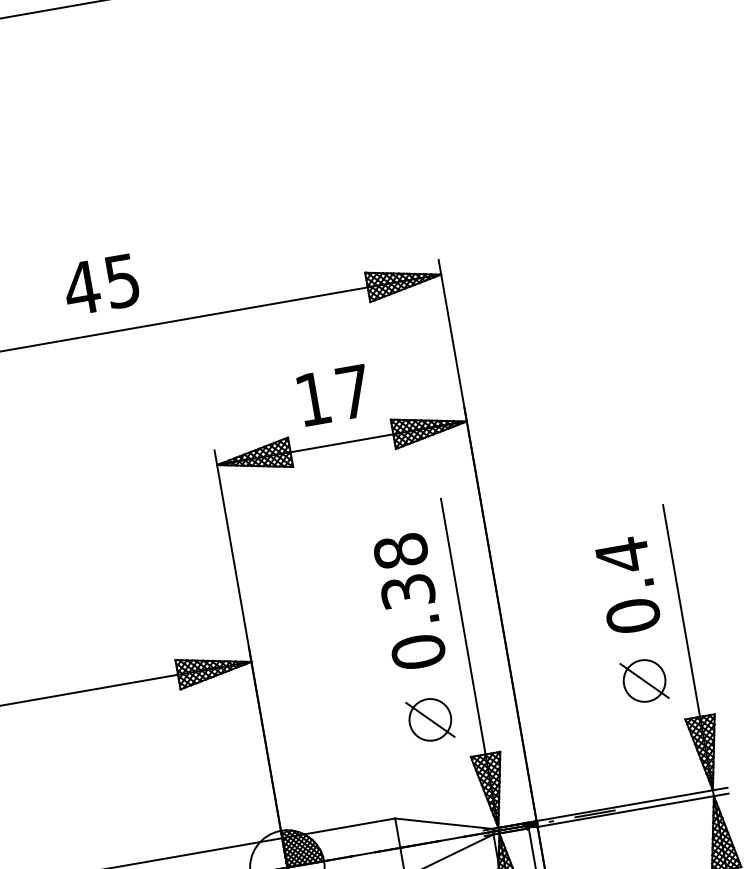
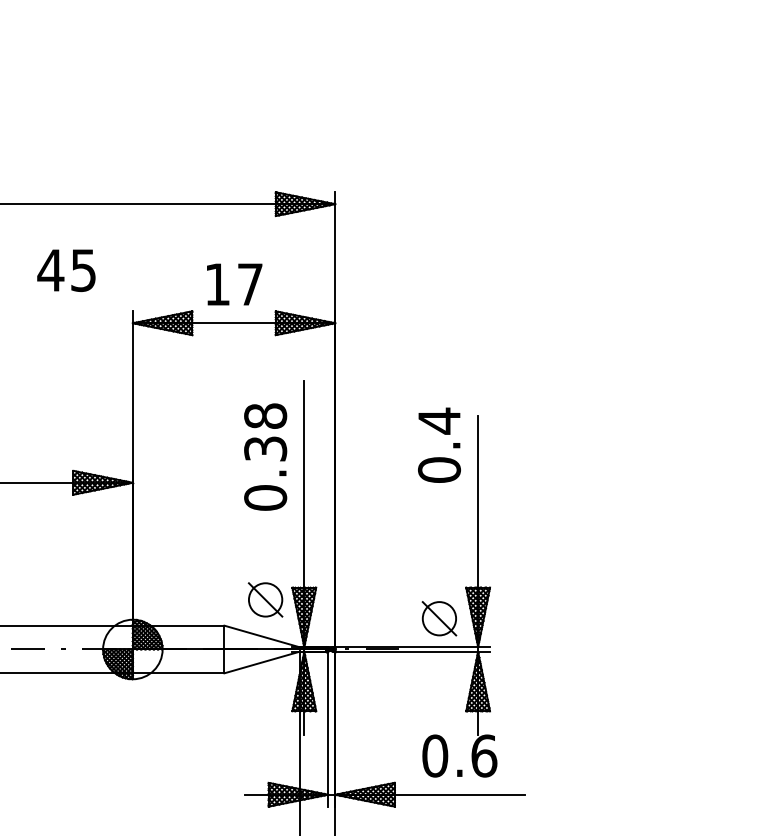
text: (101, 284) -> (66, 270), moved
text: (627, 584) -> (439, 444), moved
part: (644, 680) -> (439, 618), moved
part: (430, 719) -> (265, 599), moved

